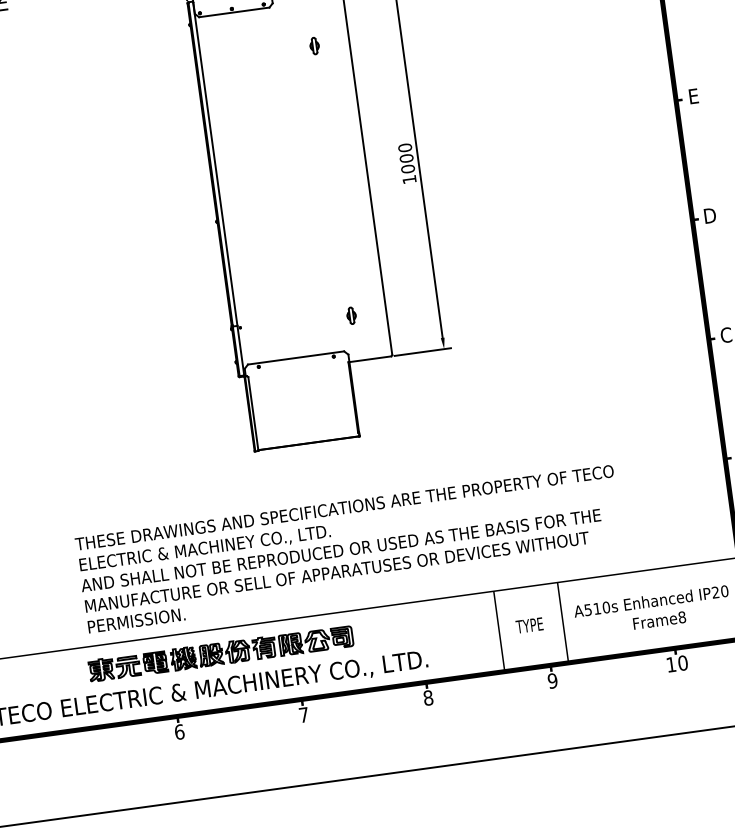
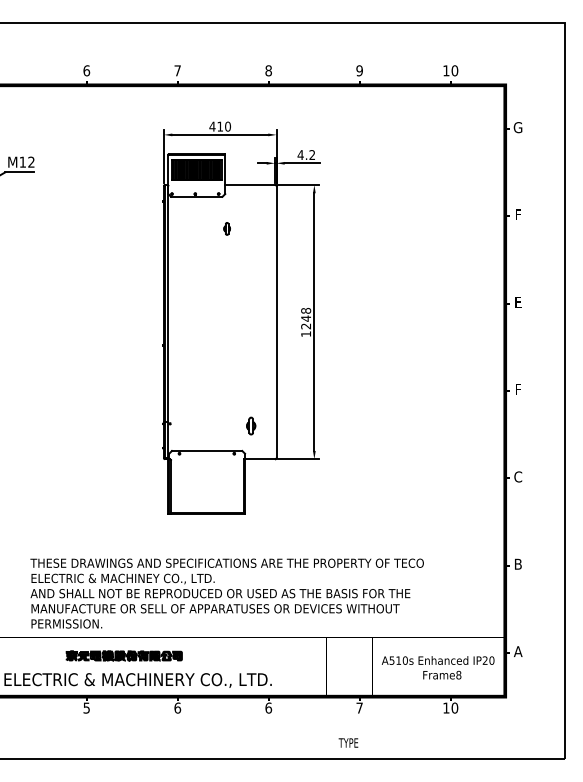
part: (313, 45) -> (226, 228), moved
text: (407, 158) -> (306, 318), 1000 -> 1248
text: (710, 215) -> (518, 389), D -> F
part: (350, 316) -> (250, 426), size x1.4
text: (529, 624) -> (348, 742), moved
part: (221, 653) -> (124, 655), size x0.6
text: (552, 680) -> (359, 707), 9 -> 7
text: (428, 697) -> (268, 707), 8 -> 6
text: (303, 714) -> (177, 707), 7 -> 6
text: (179, 731) -> (86, 707), 6 -> 5

